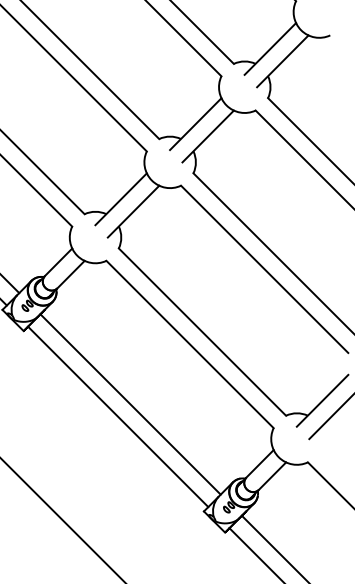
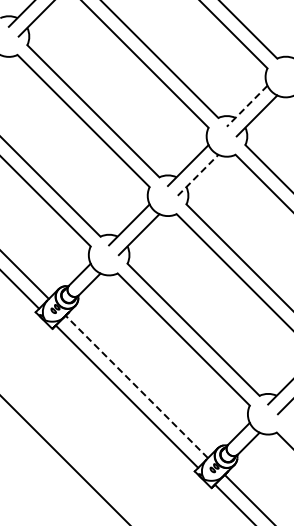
line: (270, 49) -> (247, 106), solid -> dashed
line: (208, 136) -> (198, 175), solid -> dashed
line: (130, 403) -> (136, 386), solid -> dashed

